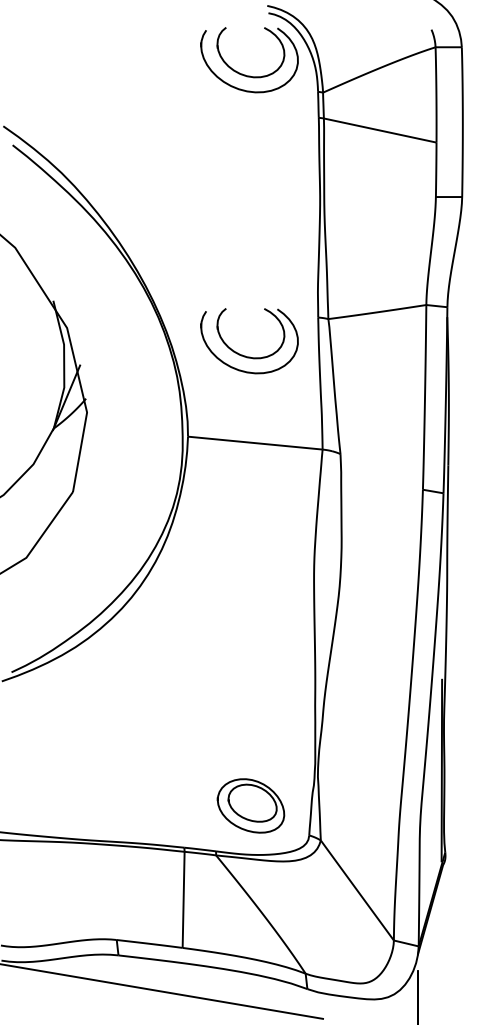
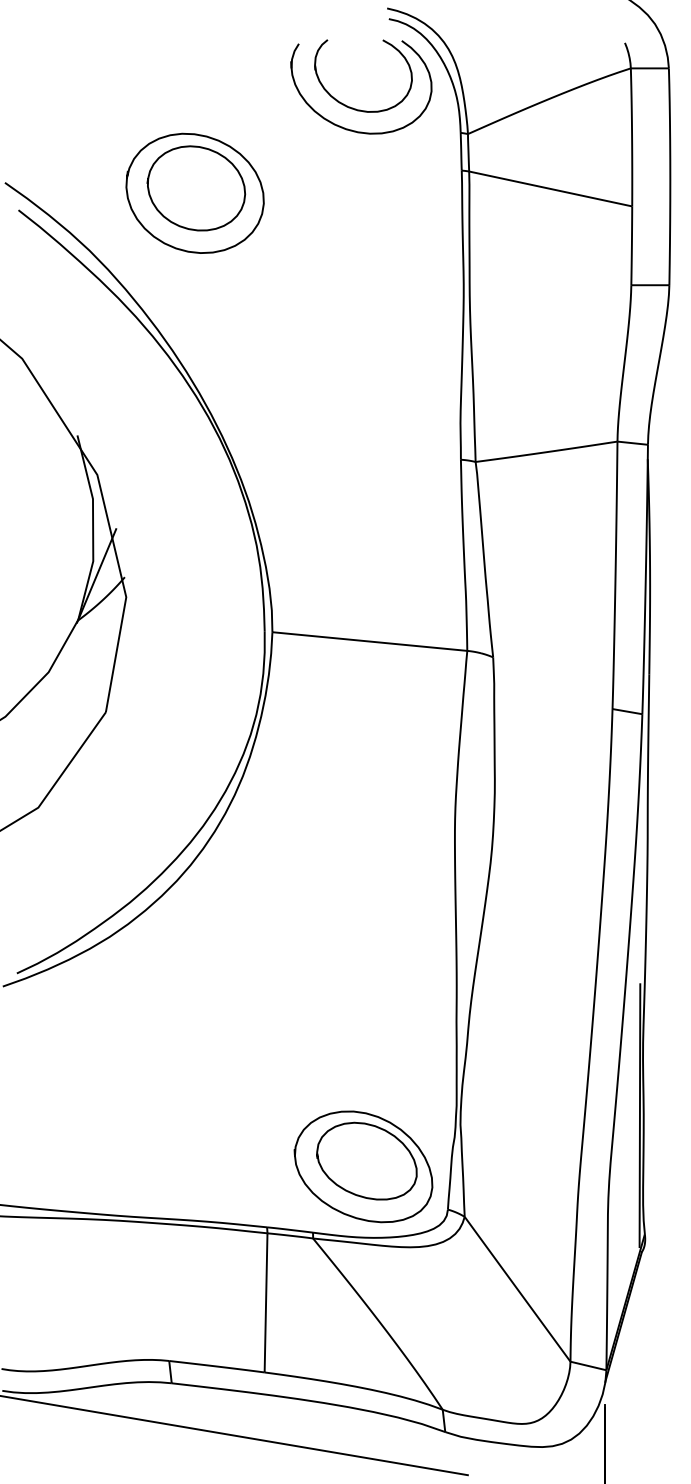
part: (134, 133) -> (194, 193), added
part: (245, 355) -> (355, 514), removed
part: (250, 805) -> (362, 1166), size x1.43

